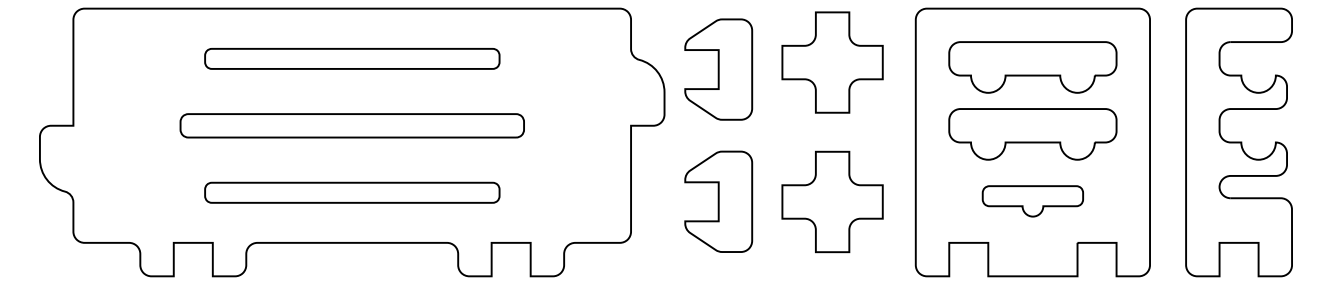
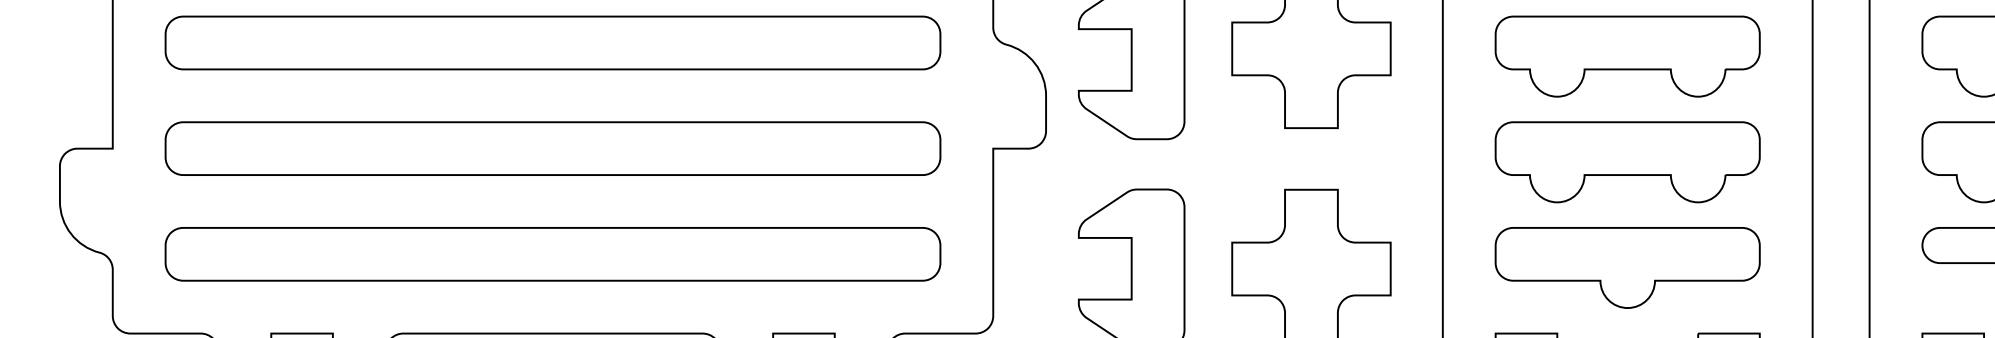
part: (352, 58) -> (553, 42), size x1.67
part: (352, 125) -> (553, 148), size x1.43
part: (352, 192) -> (553, 254), size x1.67
part: (1032, 201) -> (1627, 268), size x1.67

